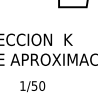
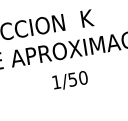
text: (32, 86) -> (69, 80), moved

